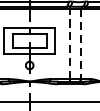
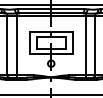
line: (69, 44) -> (85, 45), dashed -> solid
line: (81, 44) -> (95, 45), dashed -> solid

